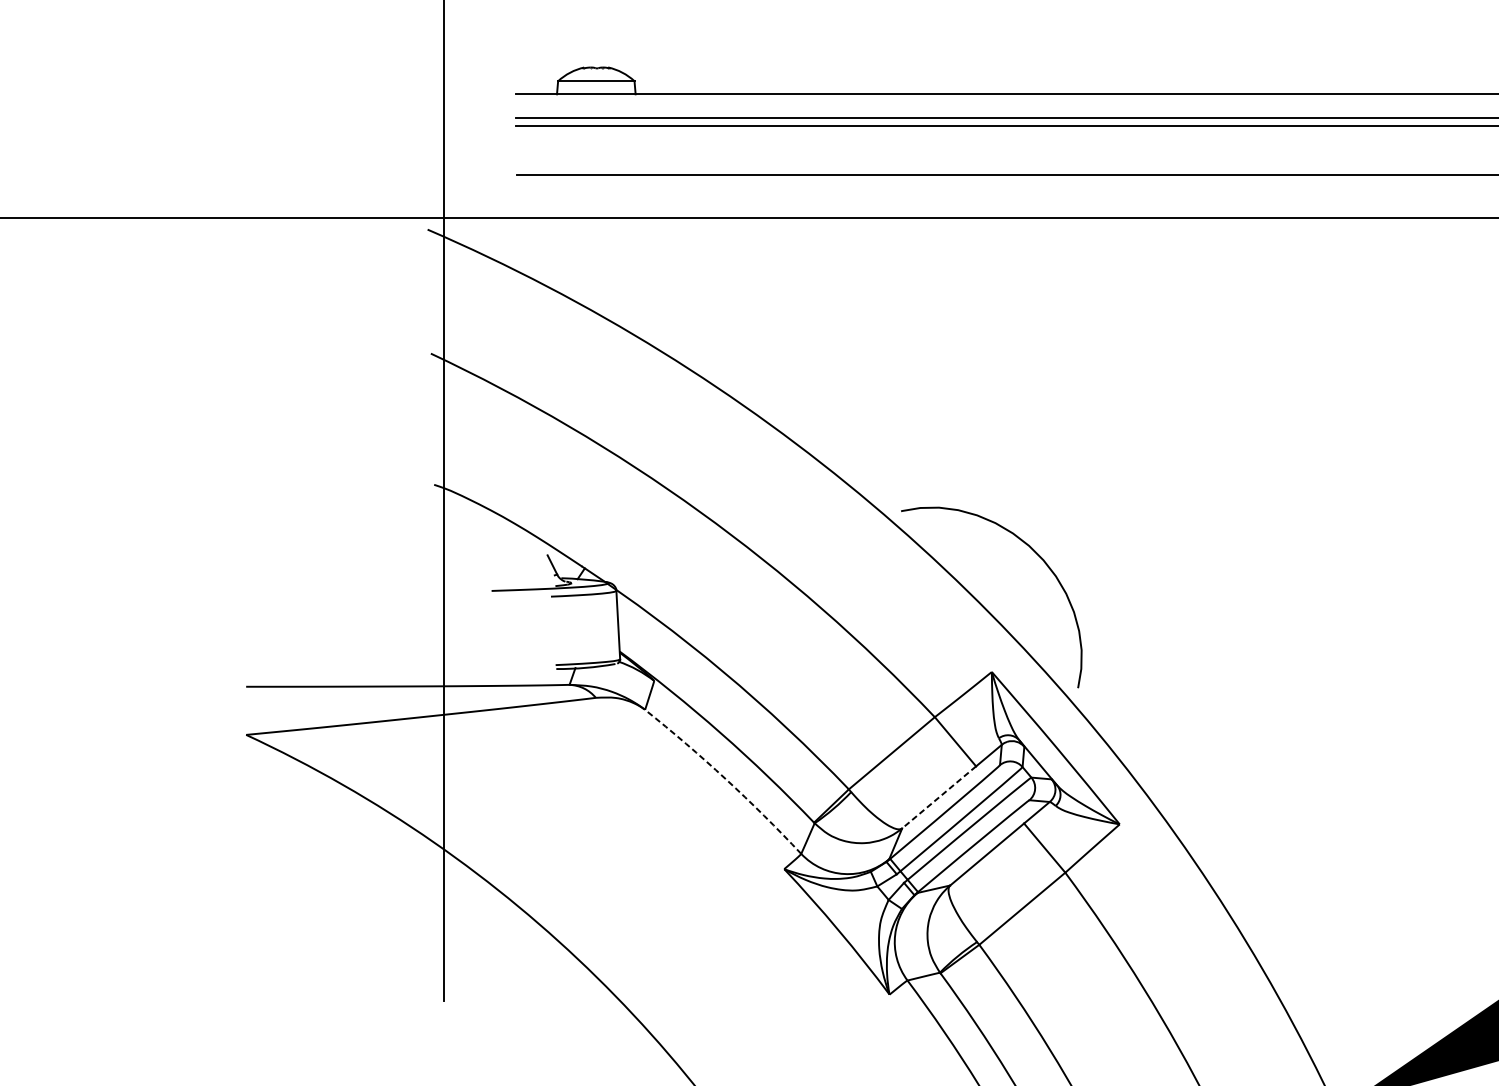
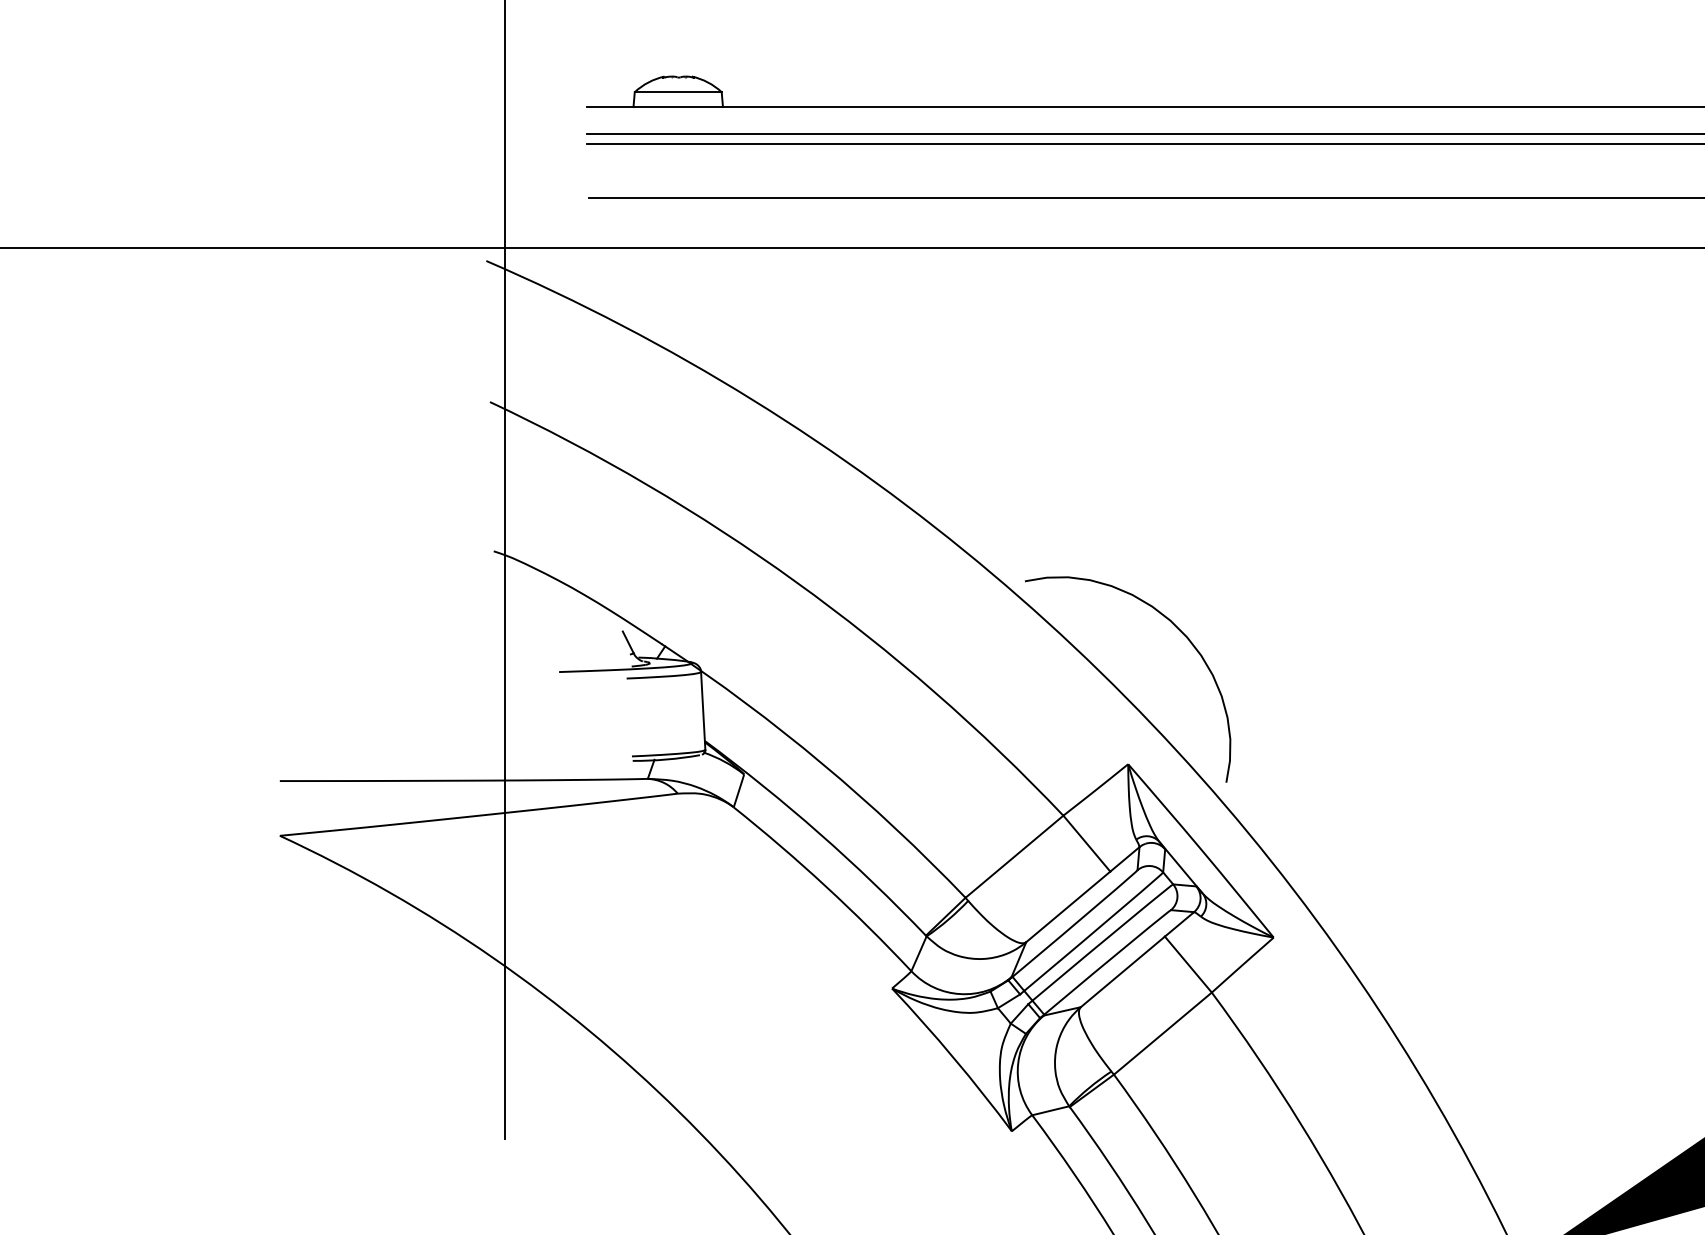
arc: (725, 779) -> (825, 886), dashed -> solid
line: (939, 797) -> (1068, 906), dashed -> solid

